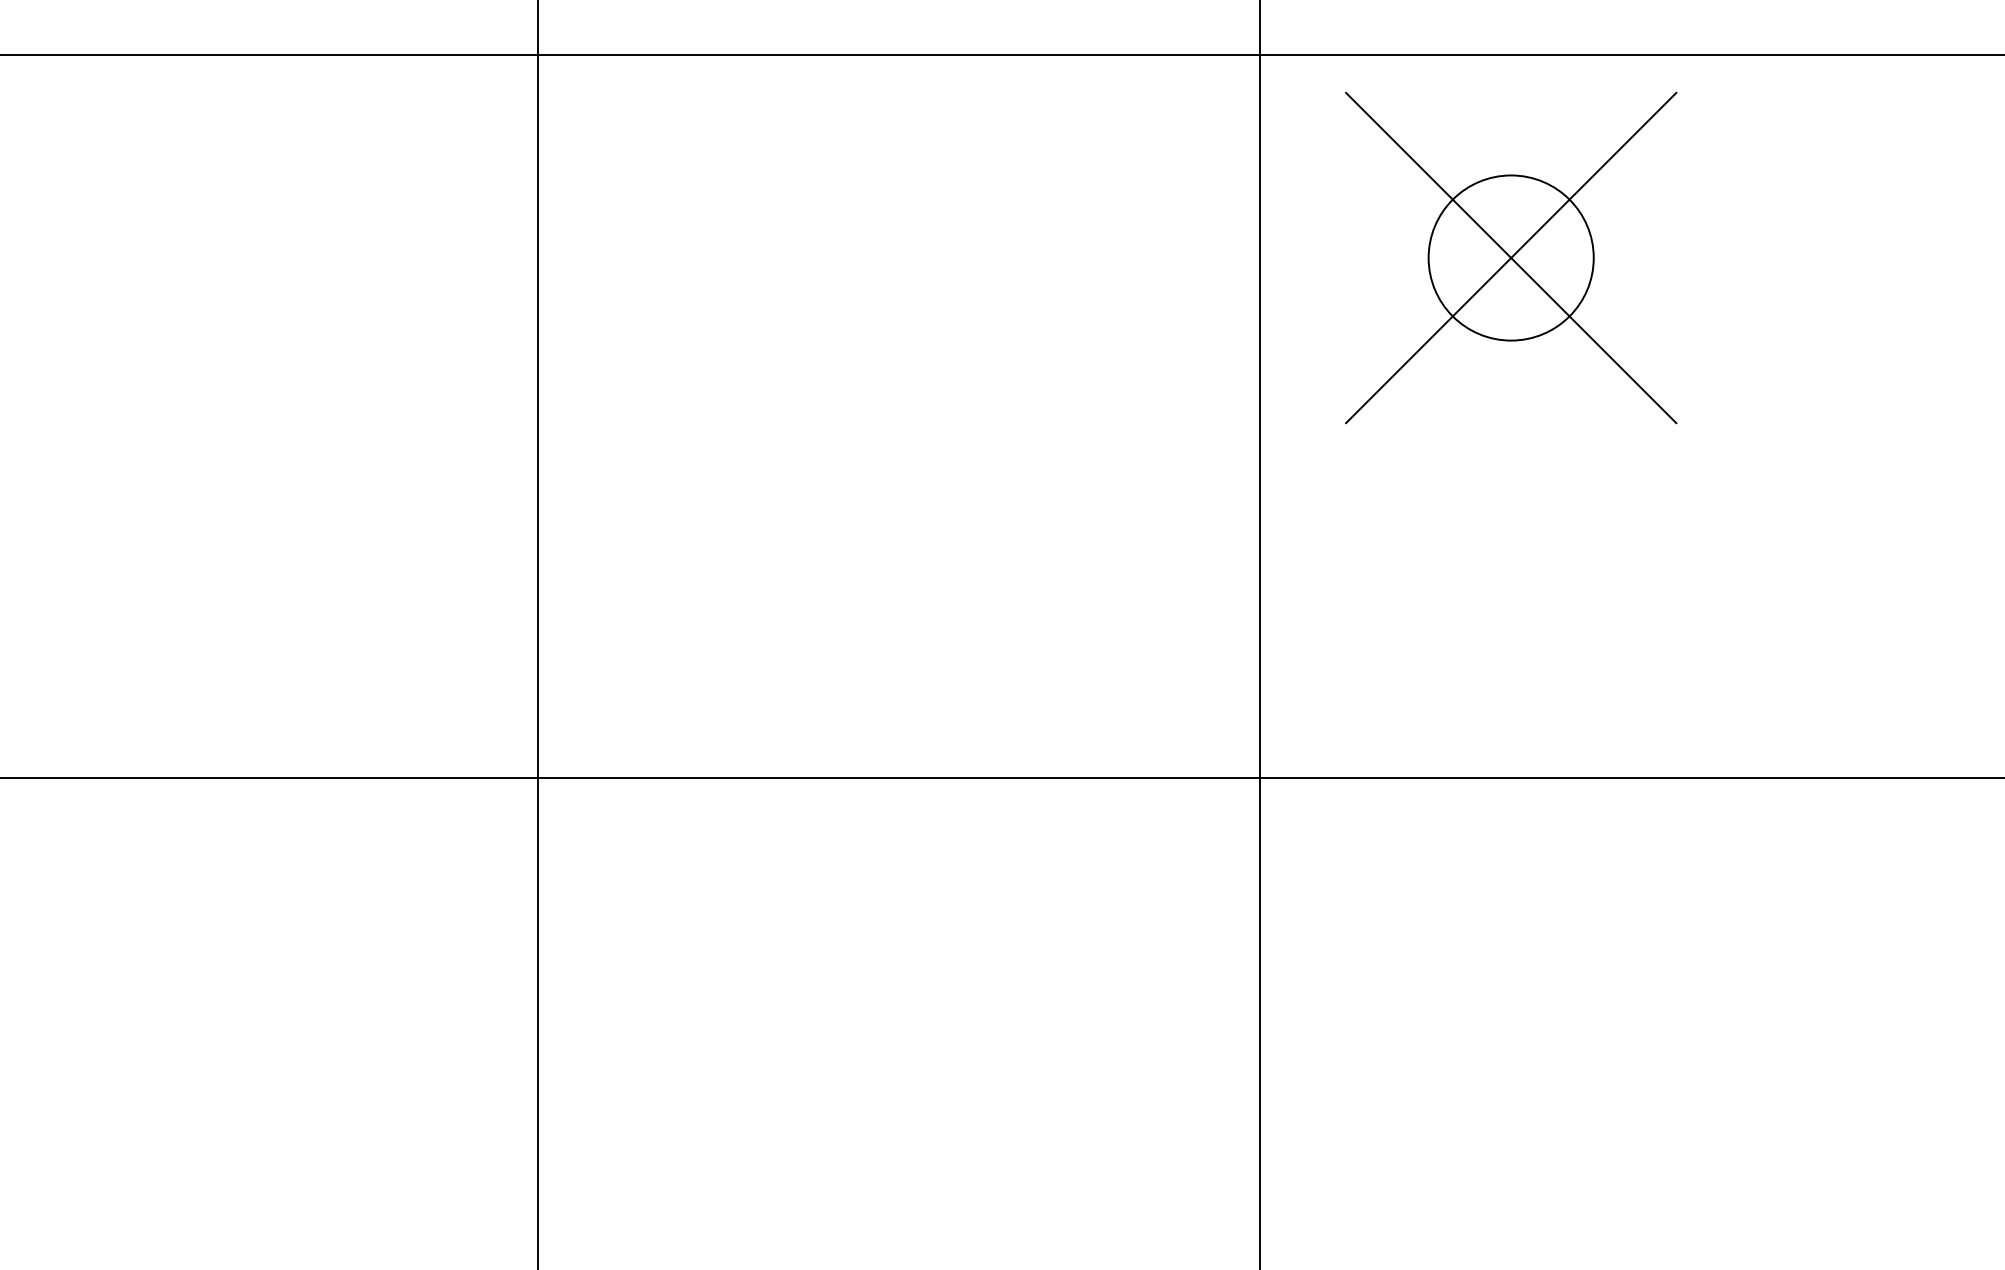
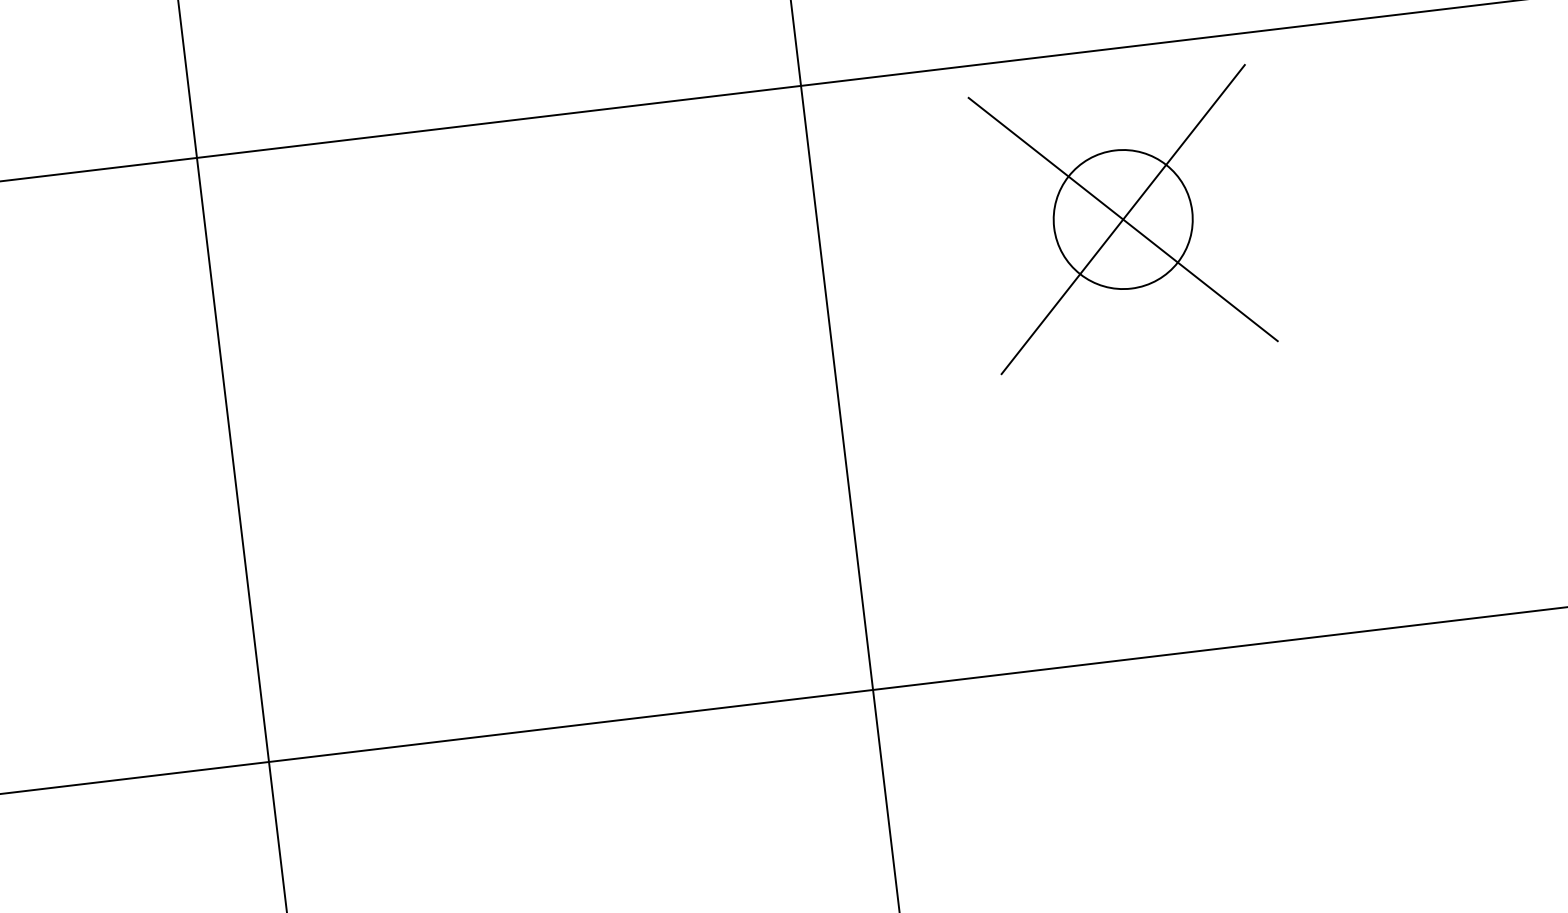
part: (1511, 257) -> (1123, 219), moved

